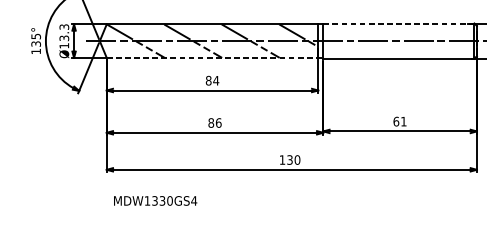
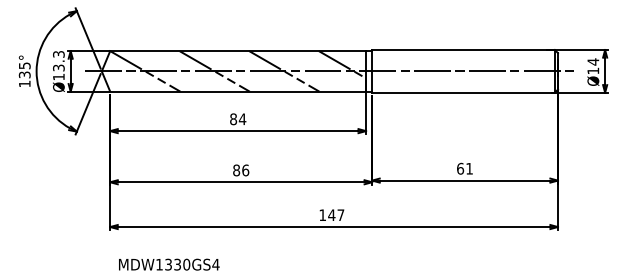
line: (399, 23) -> (464, 50), dashed -> solid
line: (215, 57) -> (241, 91), dashed -> solid
text: (293, 160) -> (336, 215), 130 -> 147

